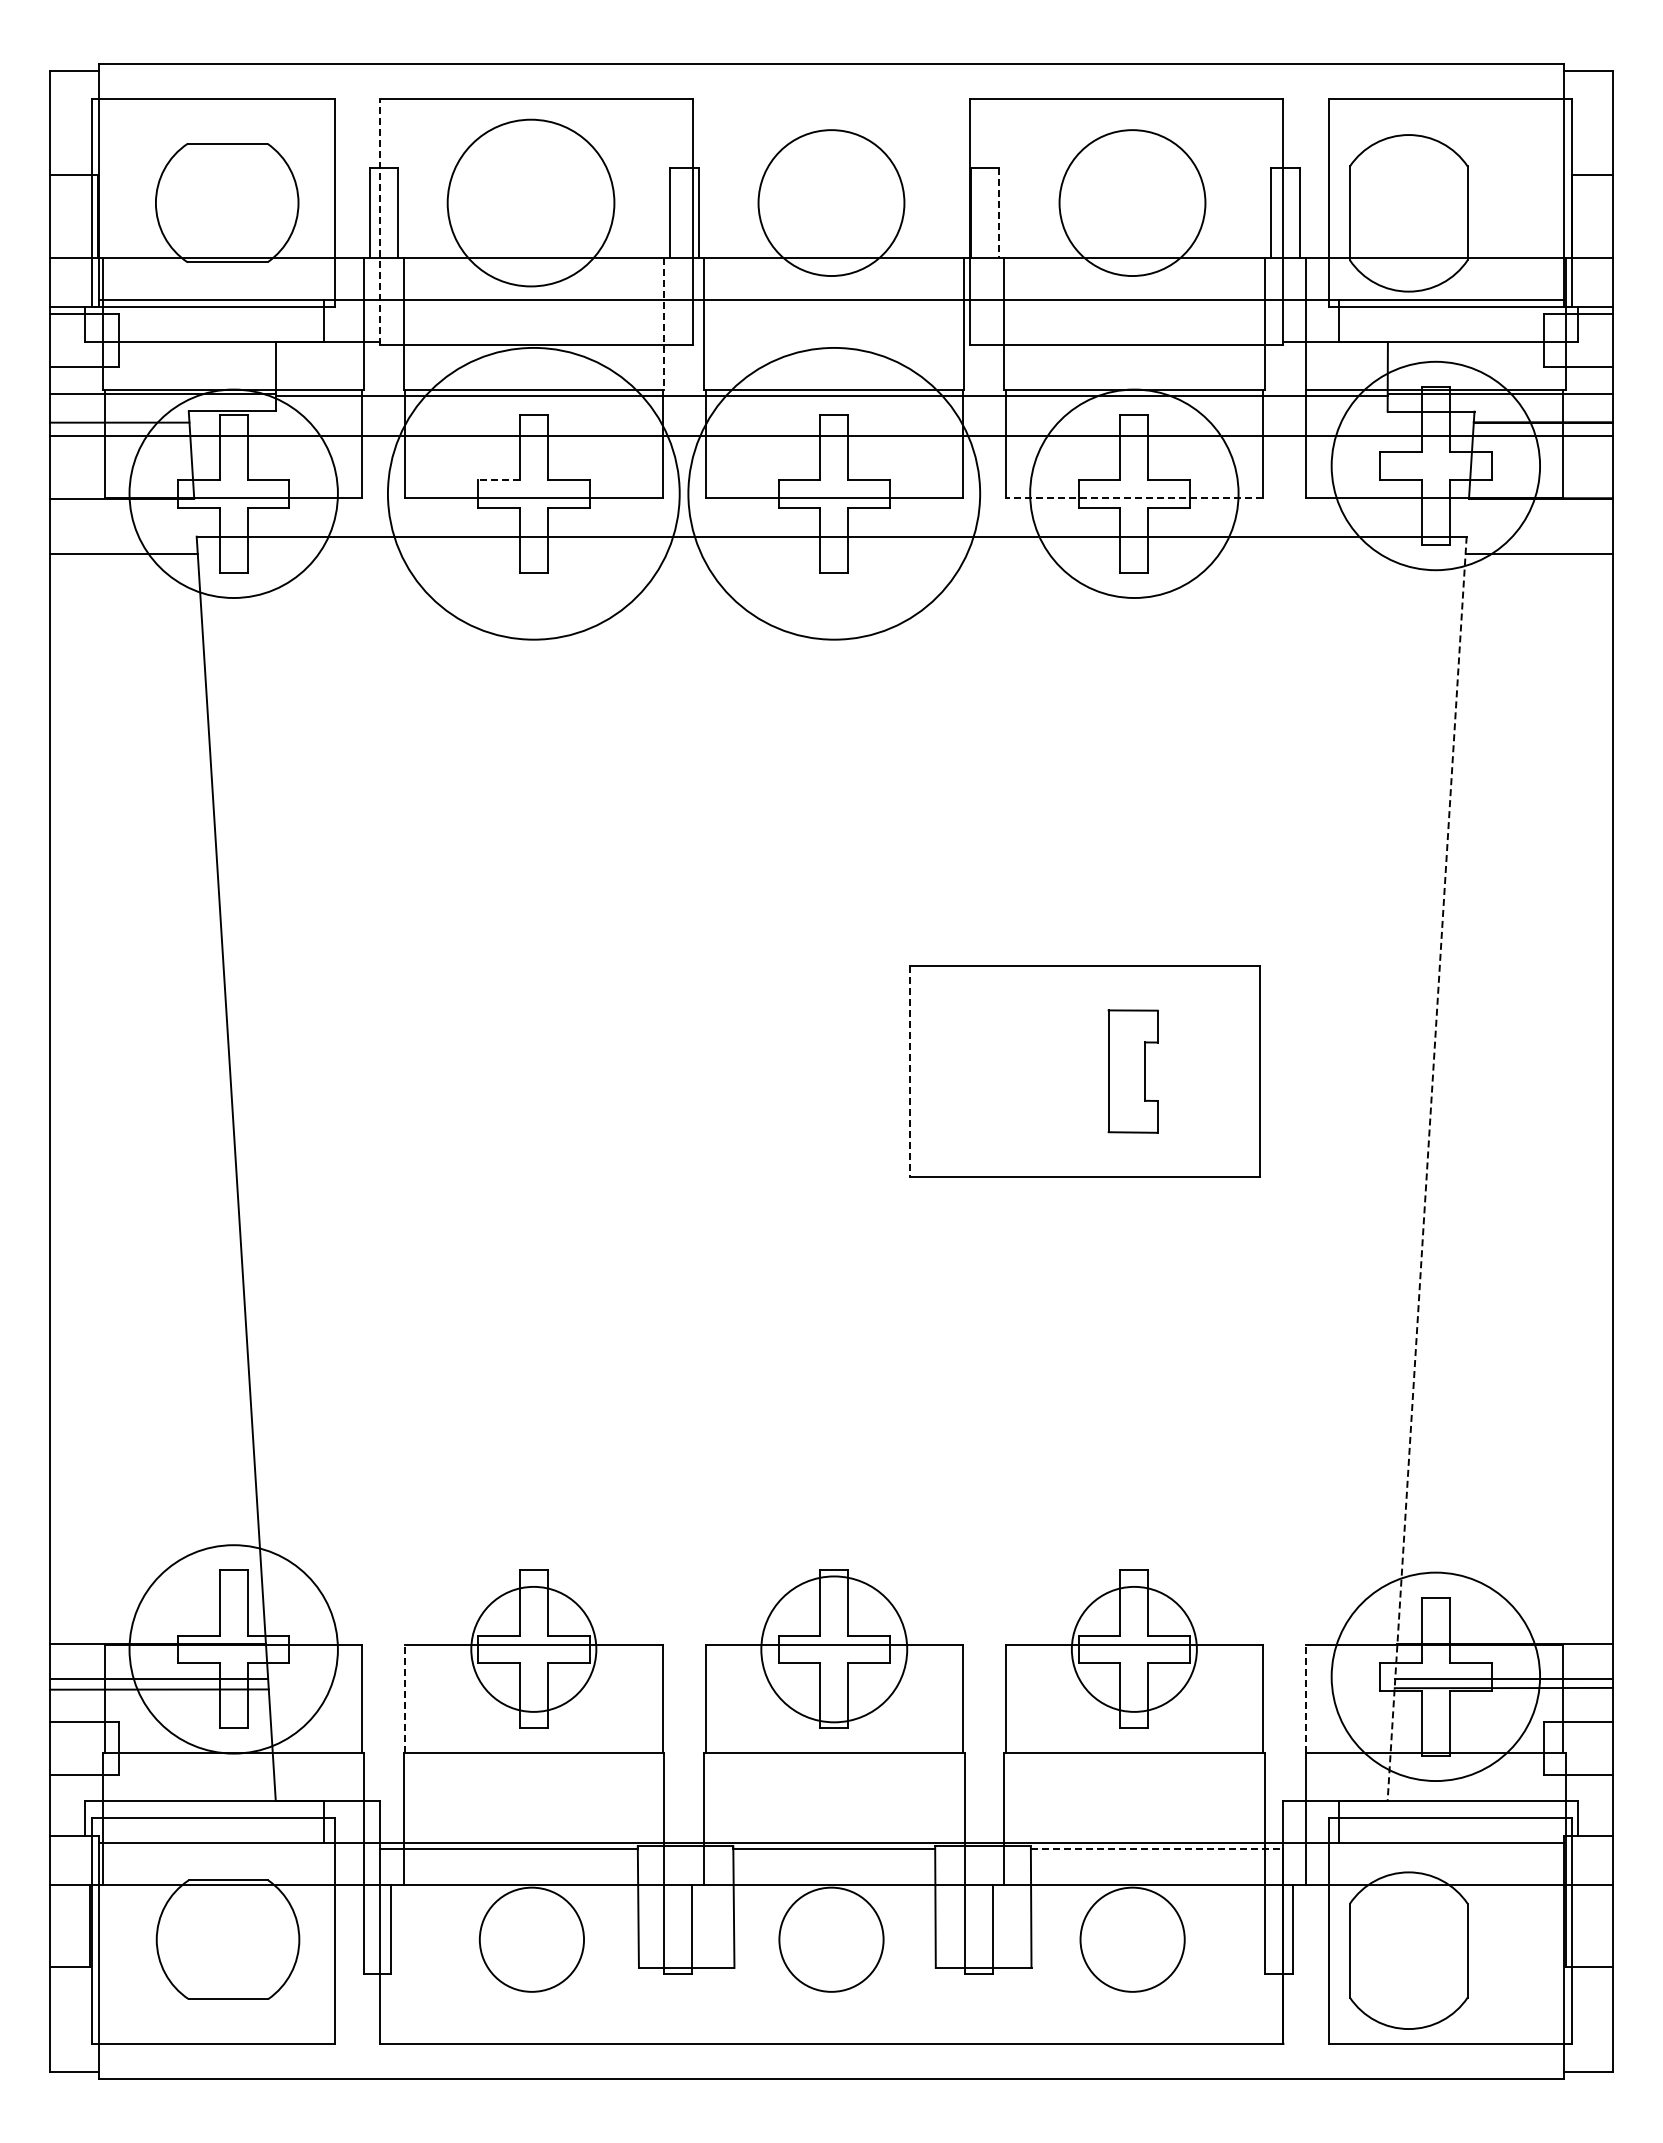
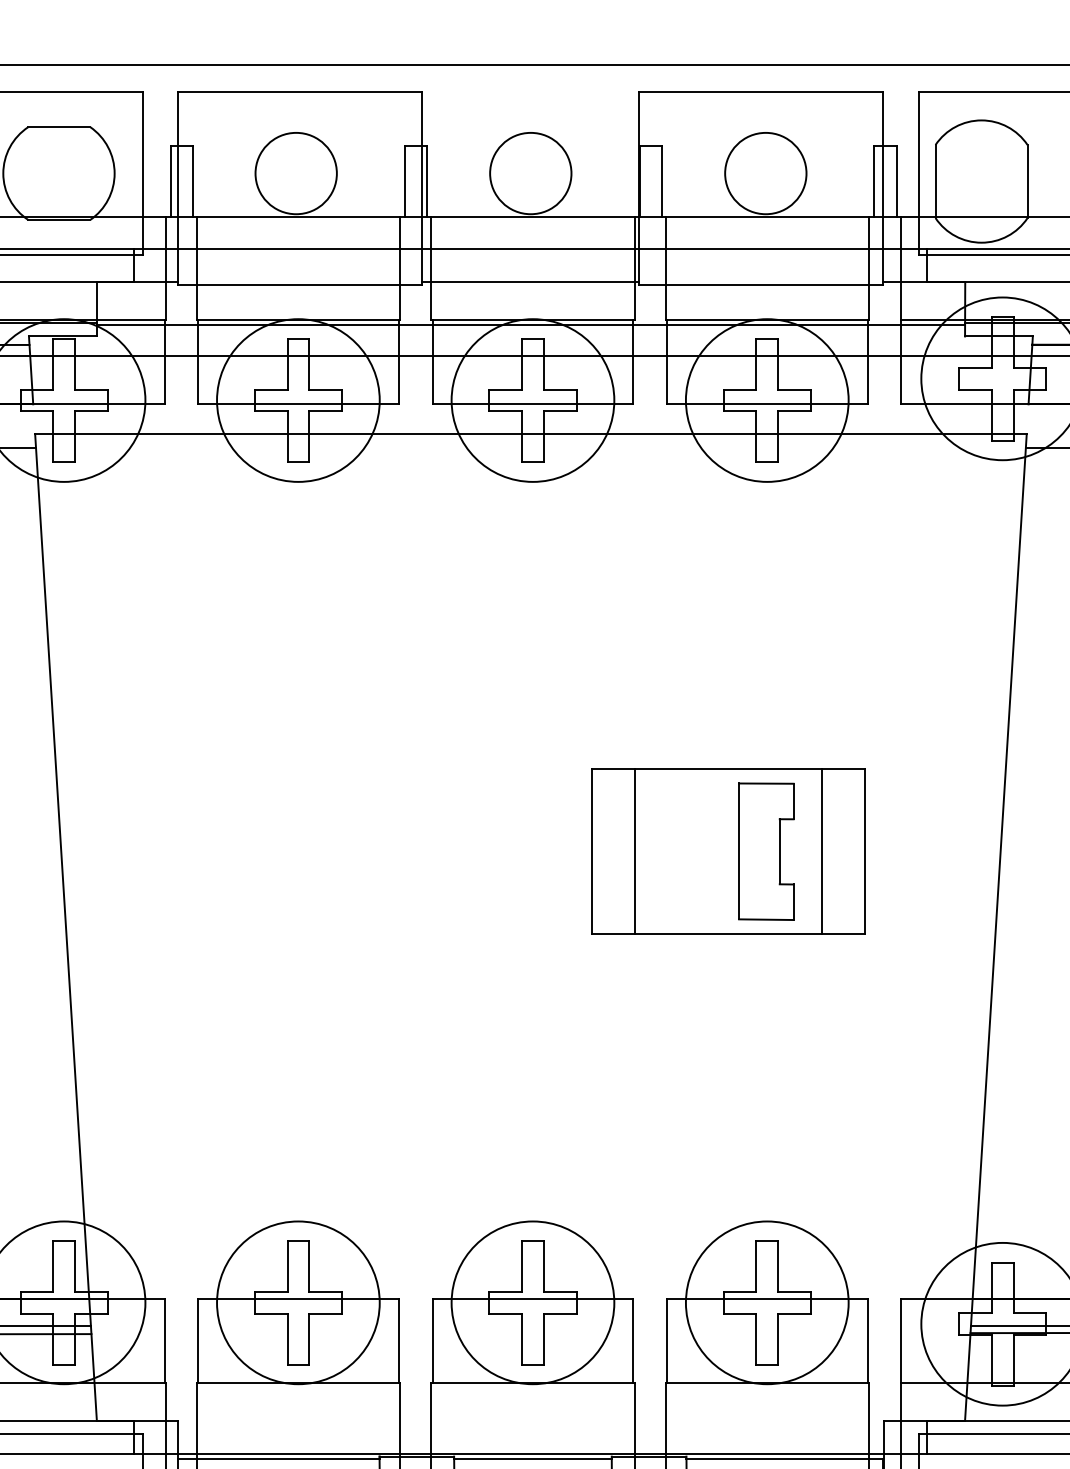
circle: (530, 202) -> (295, 173), size x0.62
circle: (831, 202) -> (530, 173), size x0.71
circle: (1132, 202) -> (765, 173), size x0.71
line: (999, 213) -> (661, 181), dashed -> solid
line: (379, 221) -> (177, 187), dashed -> solid
line: (664, 324) -> (400, 268), dashed -> solid
line: (831, 342) -> (530, 282), added
line: (499, 479) -> (271, 389), dashed -> solid
circle: (533, 493) -> (298, 400), size x0.71
circle: (834, 493) -> (533, 400), size x0.71
line: (1134, 497) -> (767, 403), dashed -> solid
line: (964, 1070) -> (634, 850), added
line: (1204, 1070) -> (822, 850), added
line: (909, 1071) -> (591, 851), dashed -> solid
part: (1132, 1071) -> (765, 851), size x1.43
line: (1427, 1169) -> (996, 928), dashed -> solid
circle: (533, 1649) -> (298, 1302), size x1.67
circle: (834, 1649) -> (533, 1302), size x1.43
circle: (1134, 1649) -> (767, 1302), size x1.67
line: (405, 1698) -> (198, 1341), dashed -> solid
line: (1306, 1698) -> (901, 1341), dashed -> solid
line: (1157, 1849) -> (785, 1459), dashed -> solid

